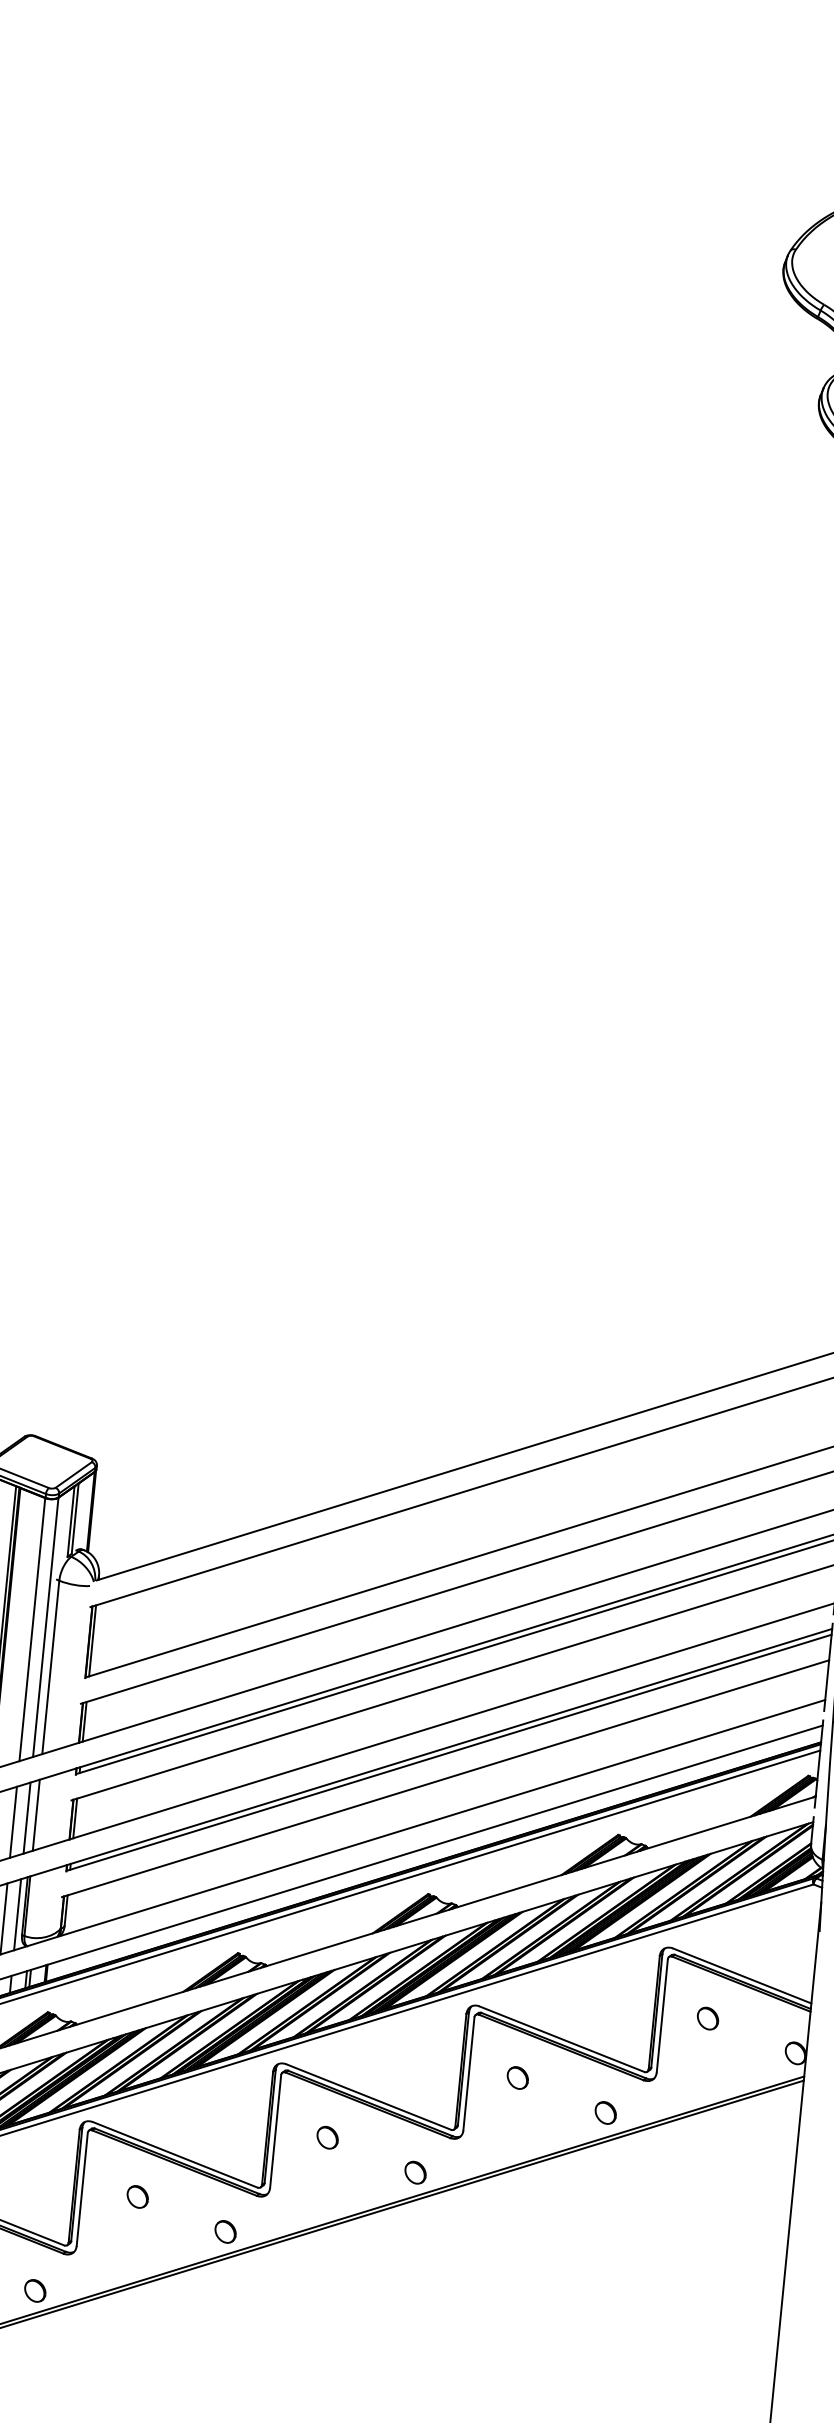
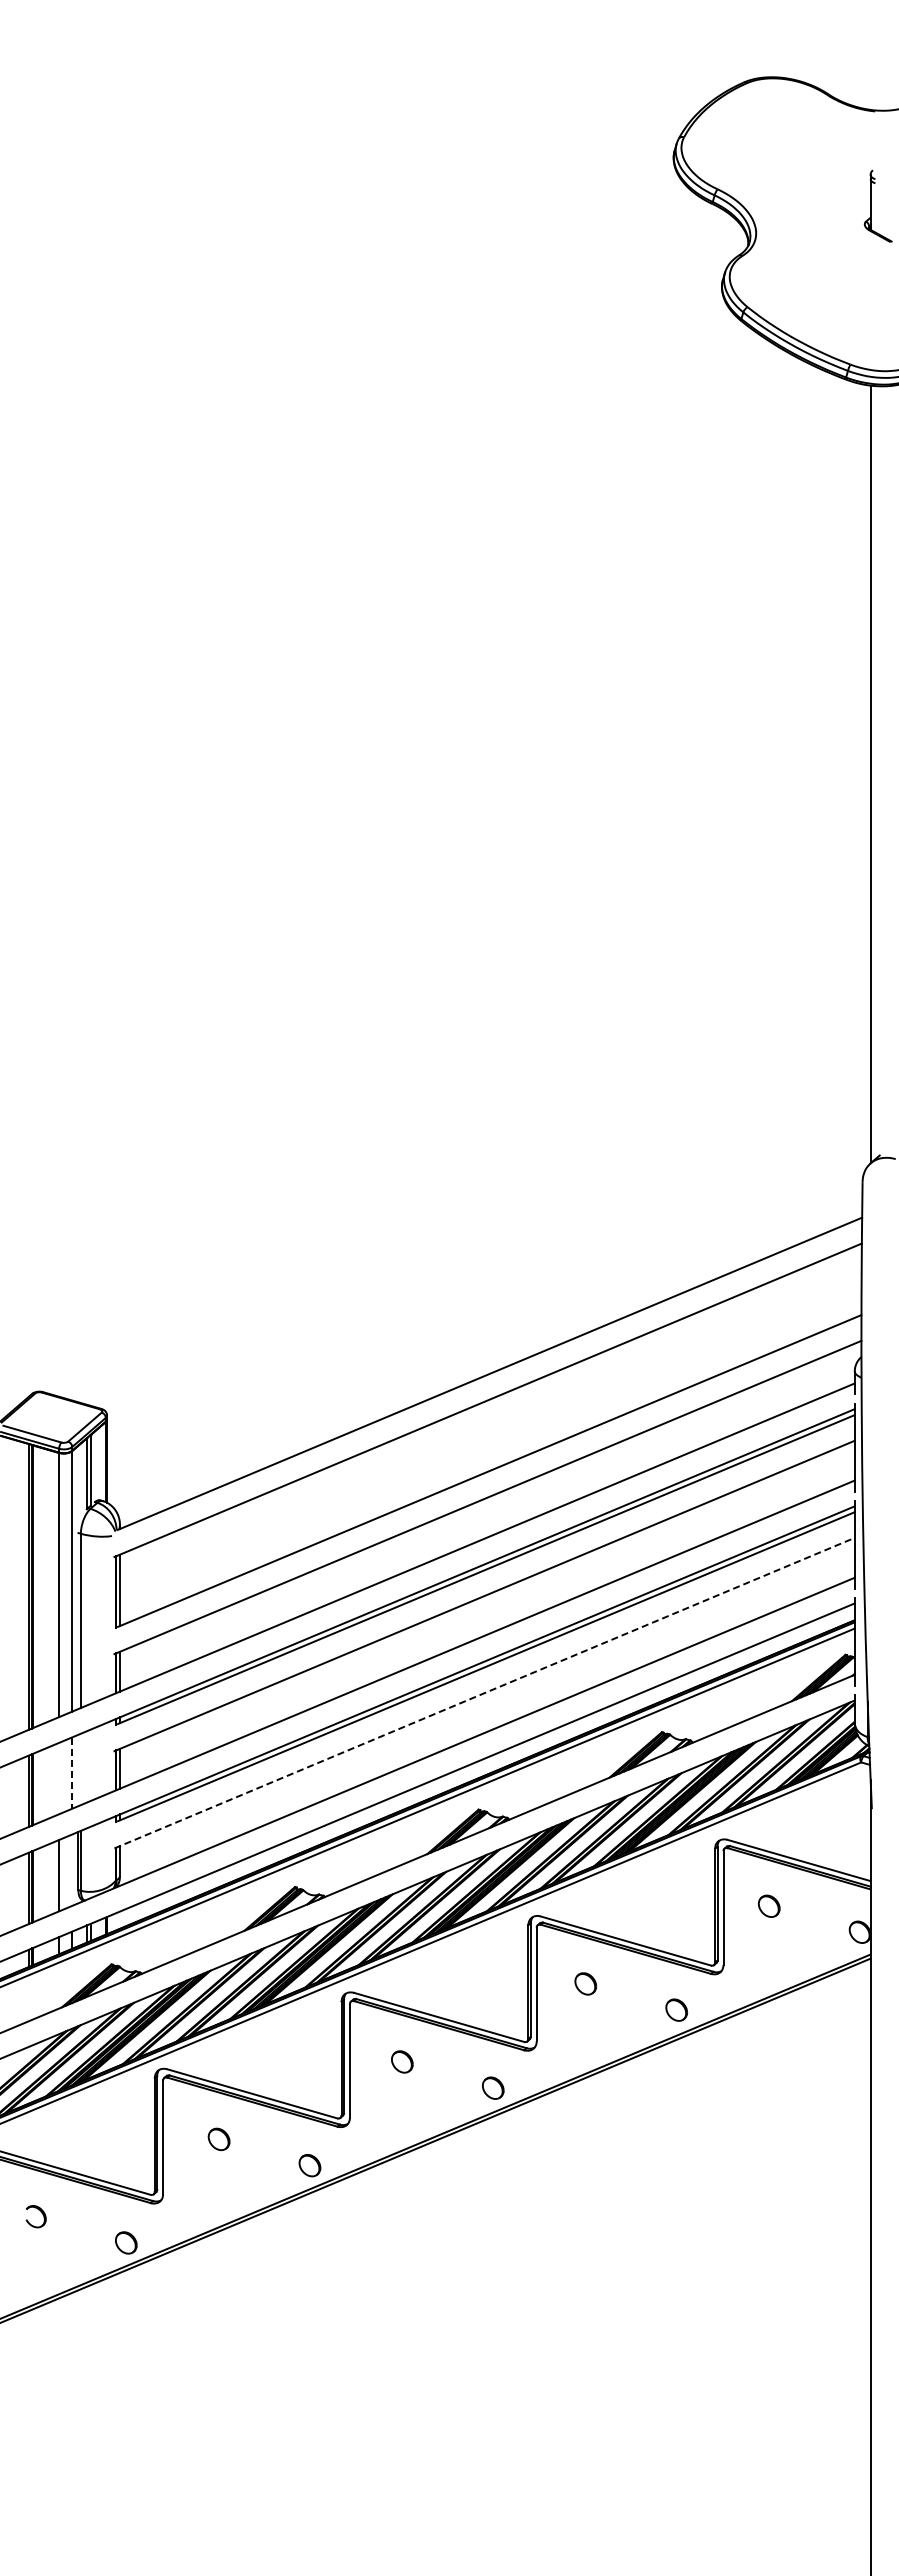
line: (446, 1778) -> (485, 1692), solid -> dashed
line: (35, 1815) -> (80, 1769), removed
line: (26, 1818) -> (71, 1773), solid -> dashed
line: (13, 1822) -> (58, 1778), removed
line: (17, 1914) -> (71, 1870), removed

